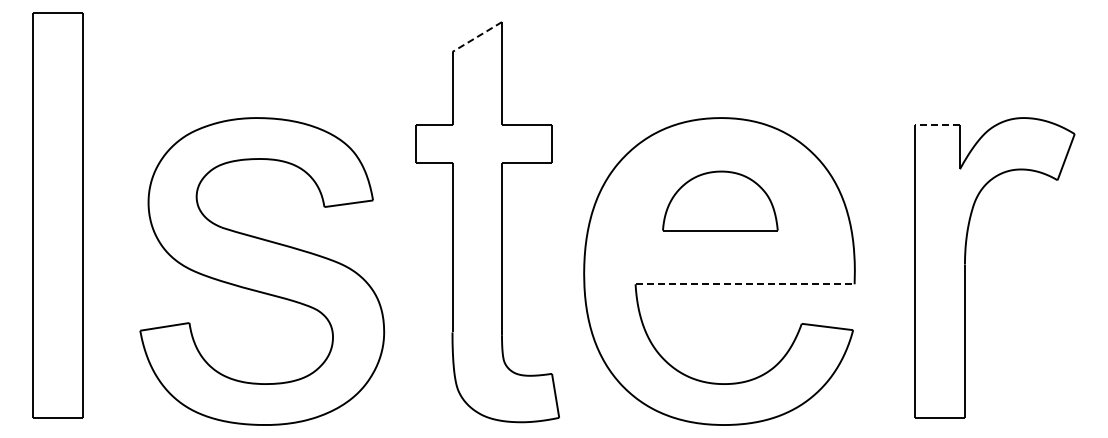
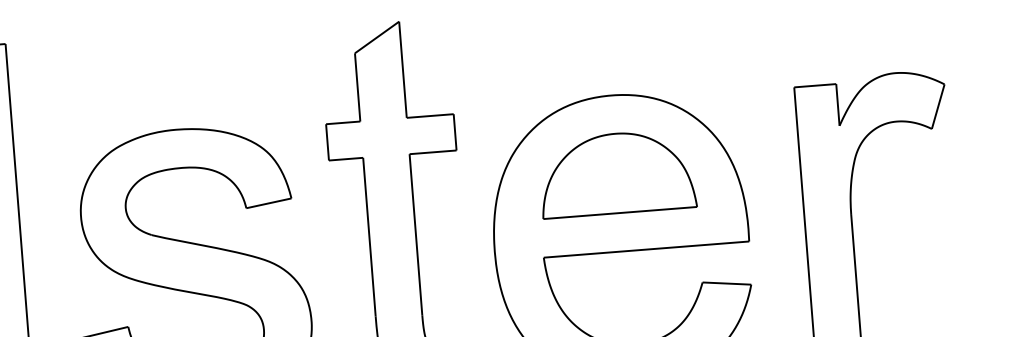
line: (477, 37) -> (377, 37), dashed -> solid
line: (937, 124) -> (815, 85), dashed -> solid
part: (720, 200) -> (617, 172), size x1.43
line: (745, 284) -> (646, 249), dashed -> solid

